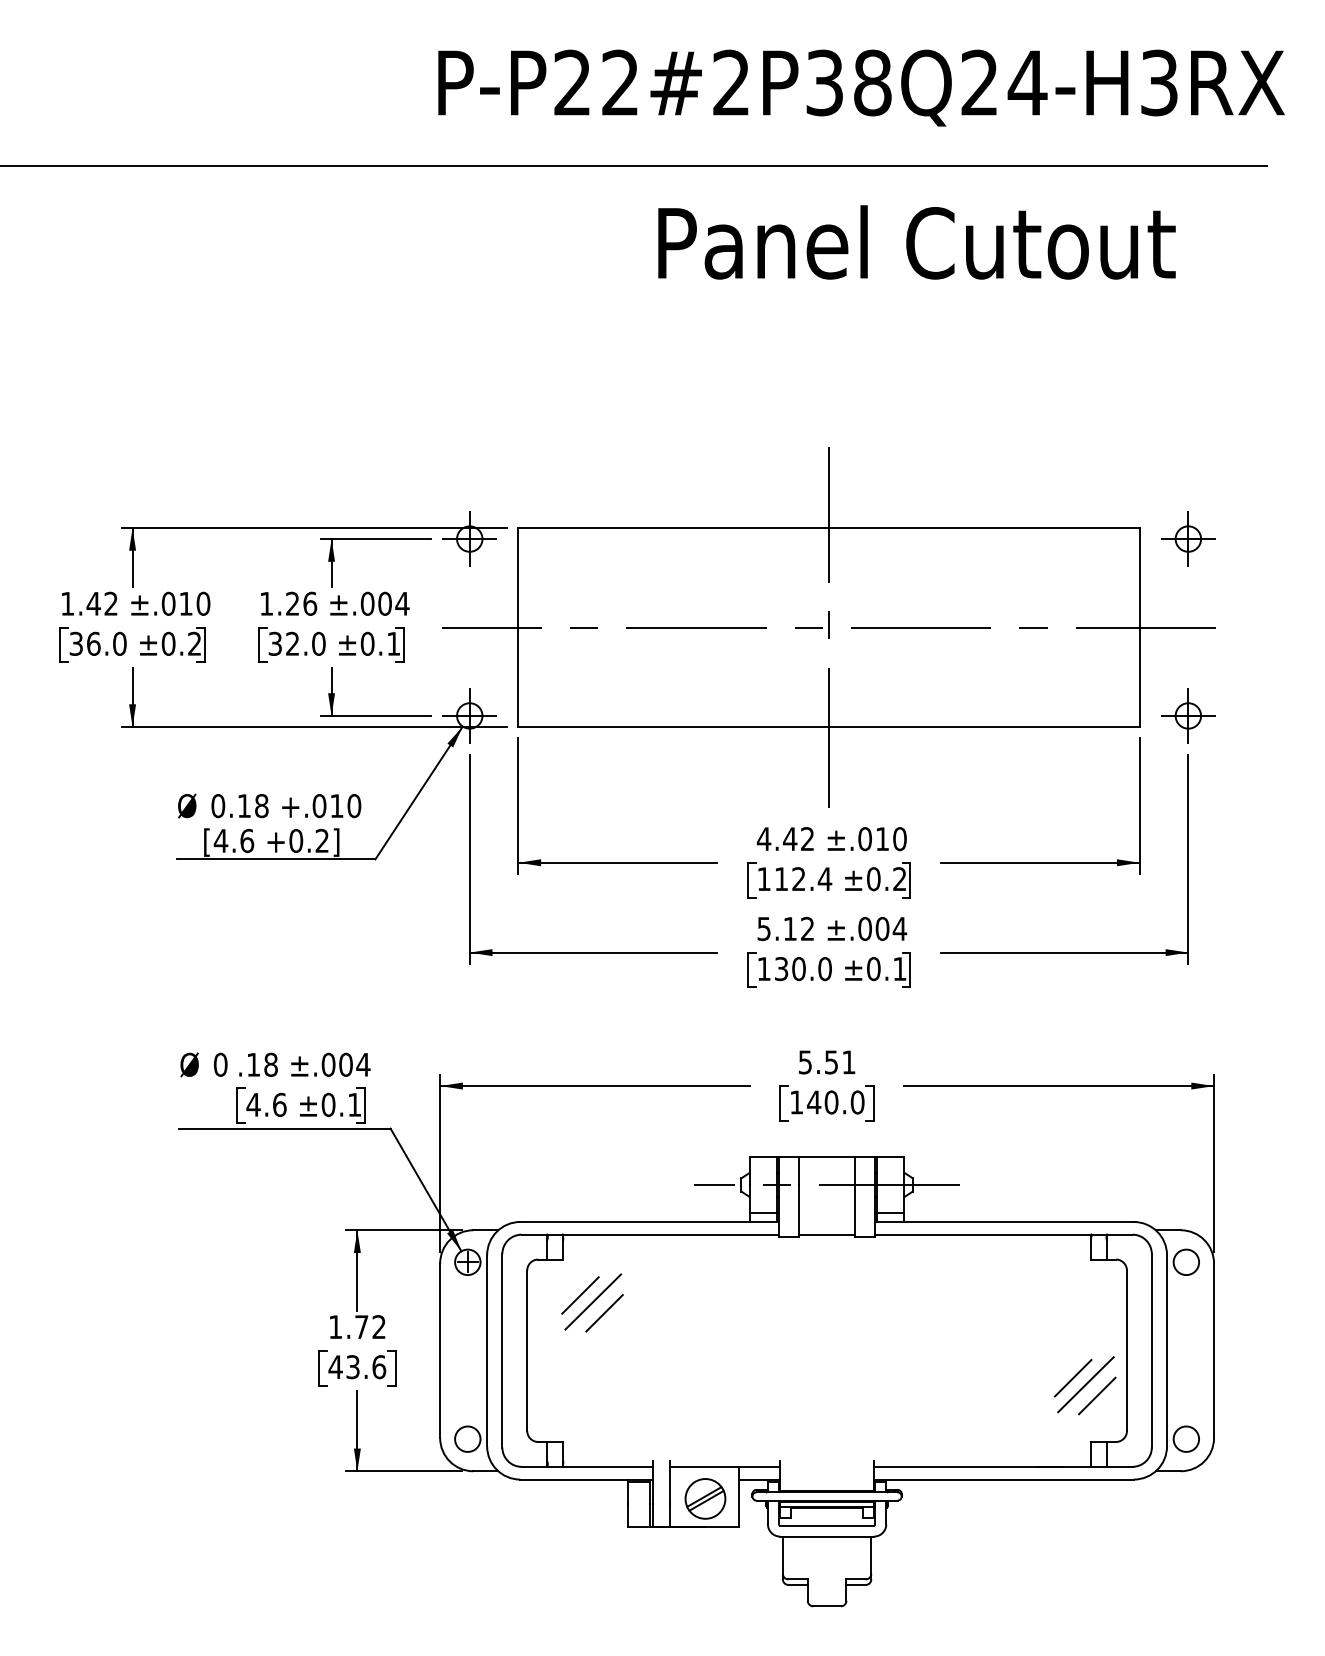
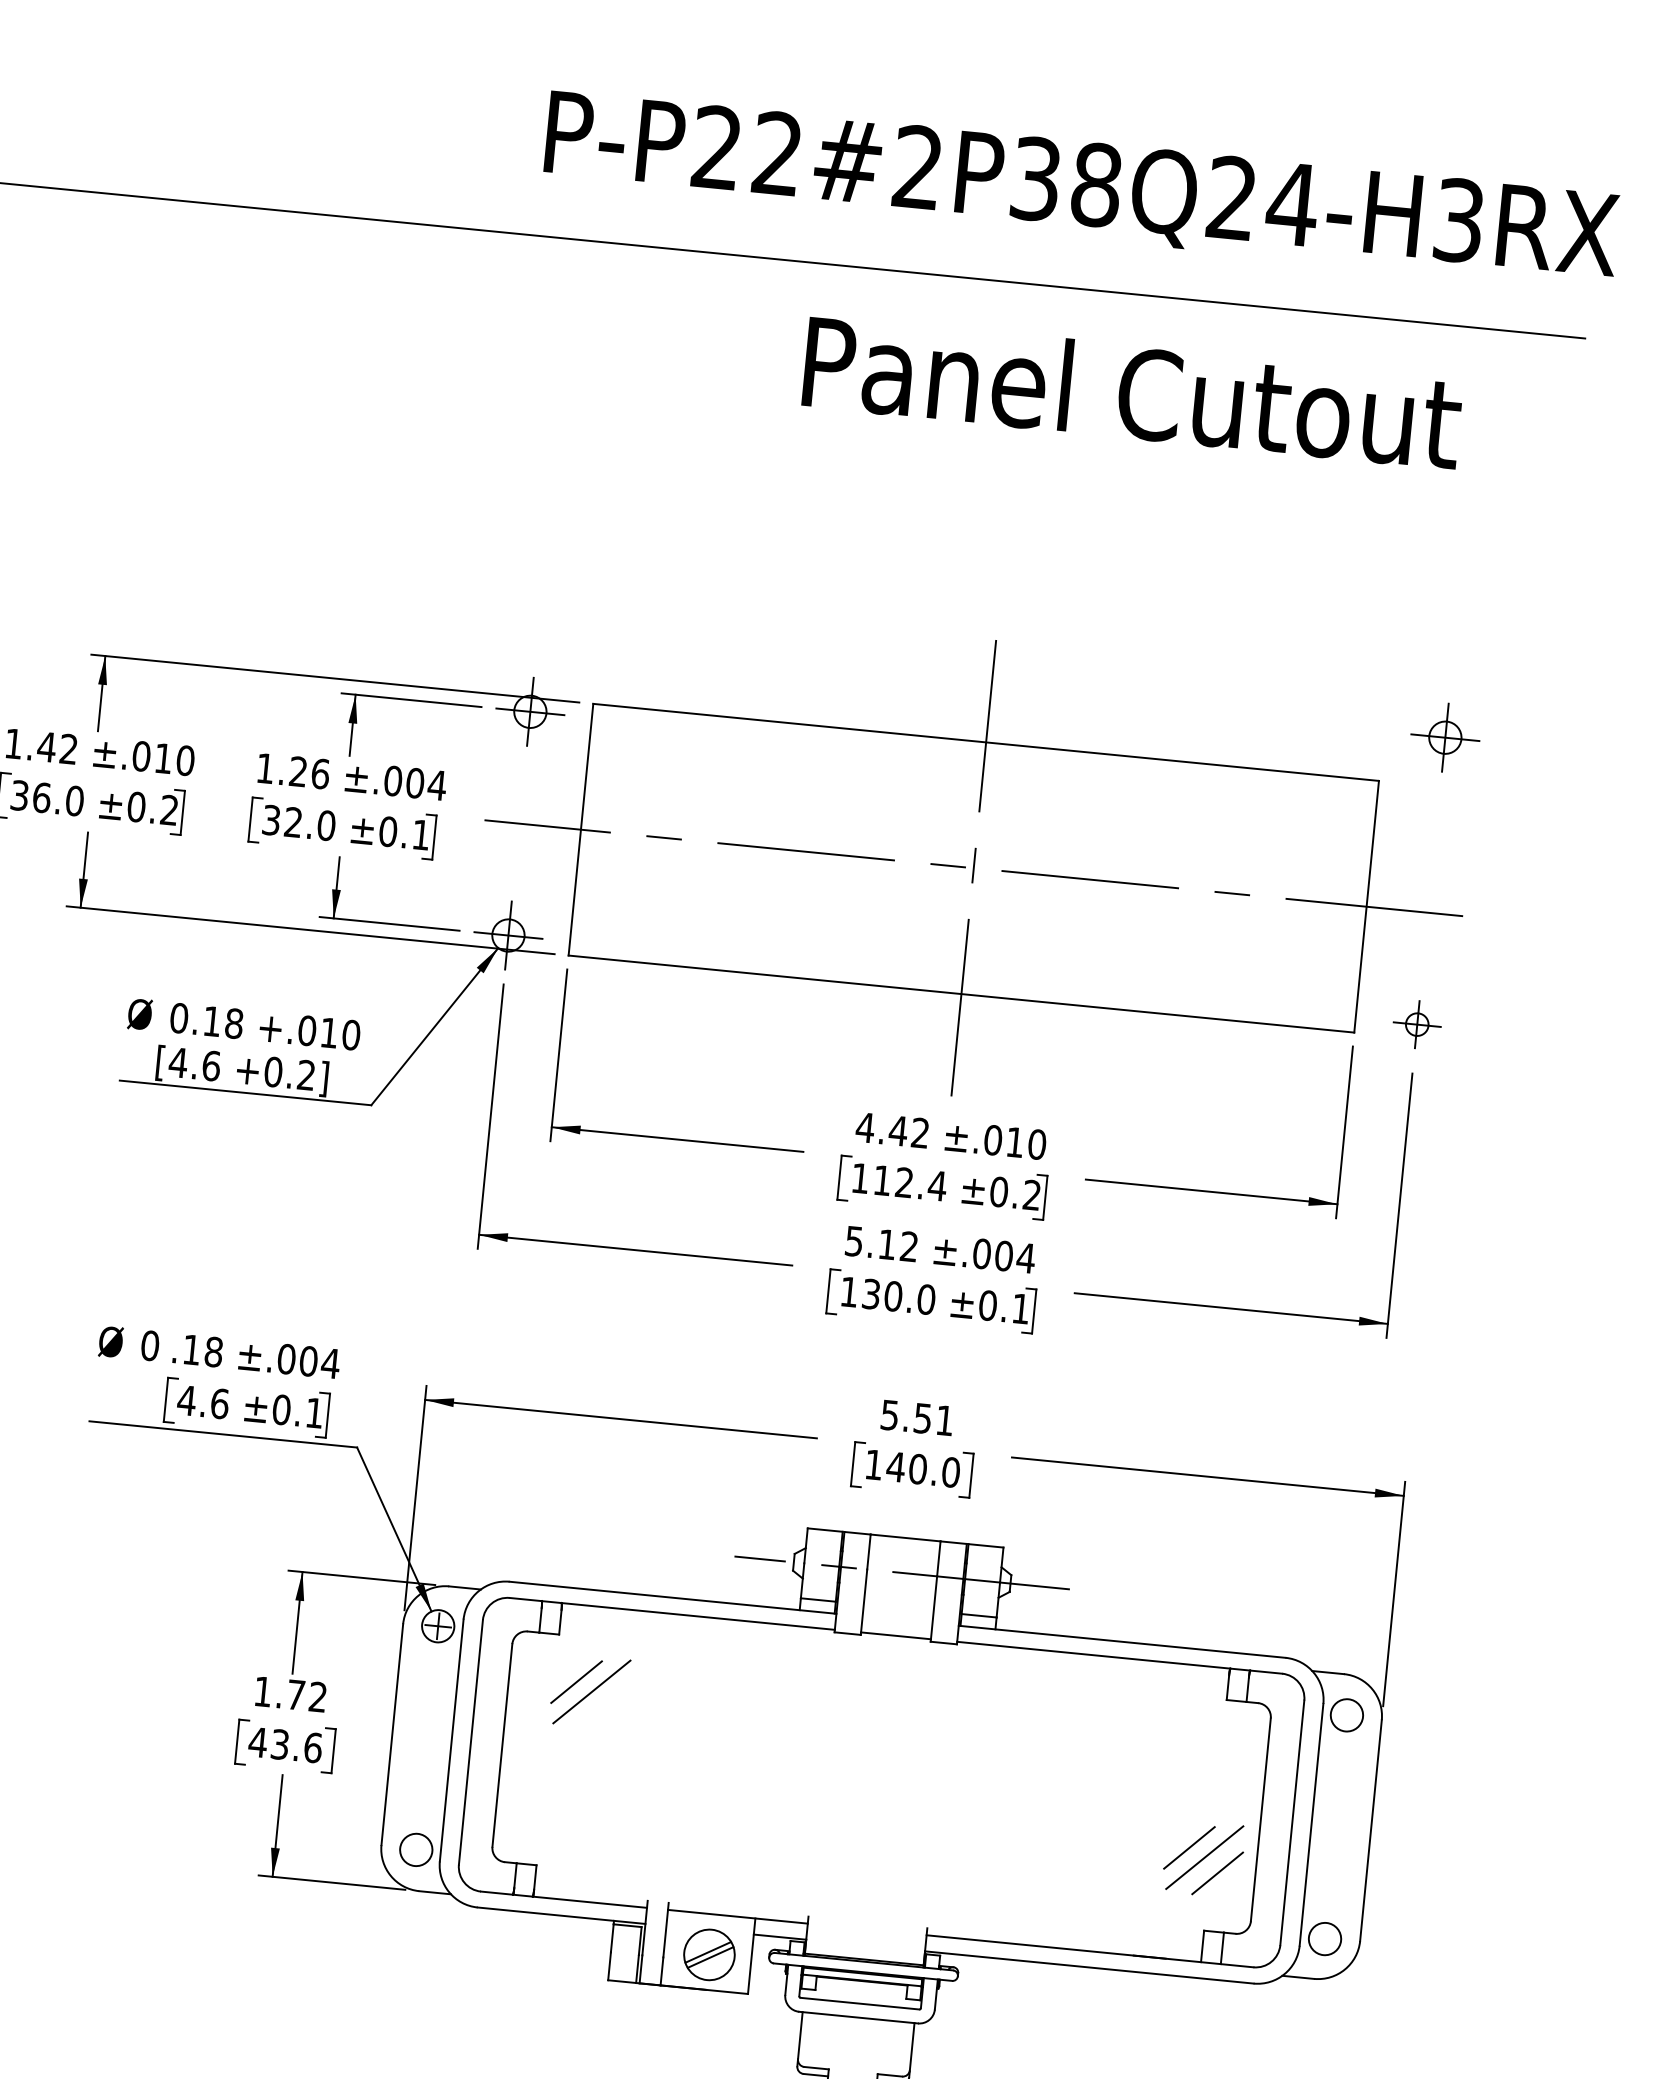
part: (1188, 538) -> (1445, 737), moved
part: (1188, 715) -> (1417, 1024), size x0.7
line: (604, 1313) -> (604, 1707), removed

